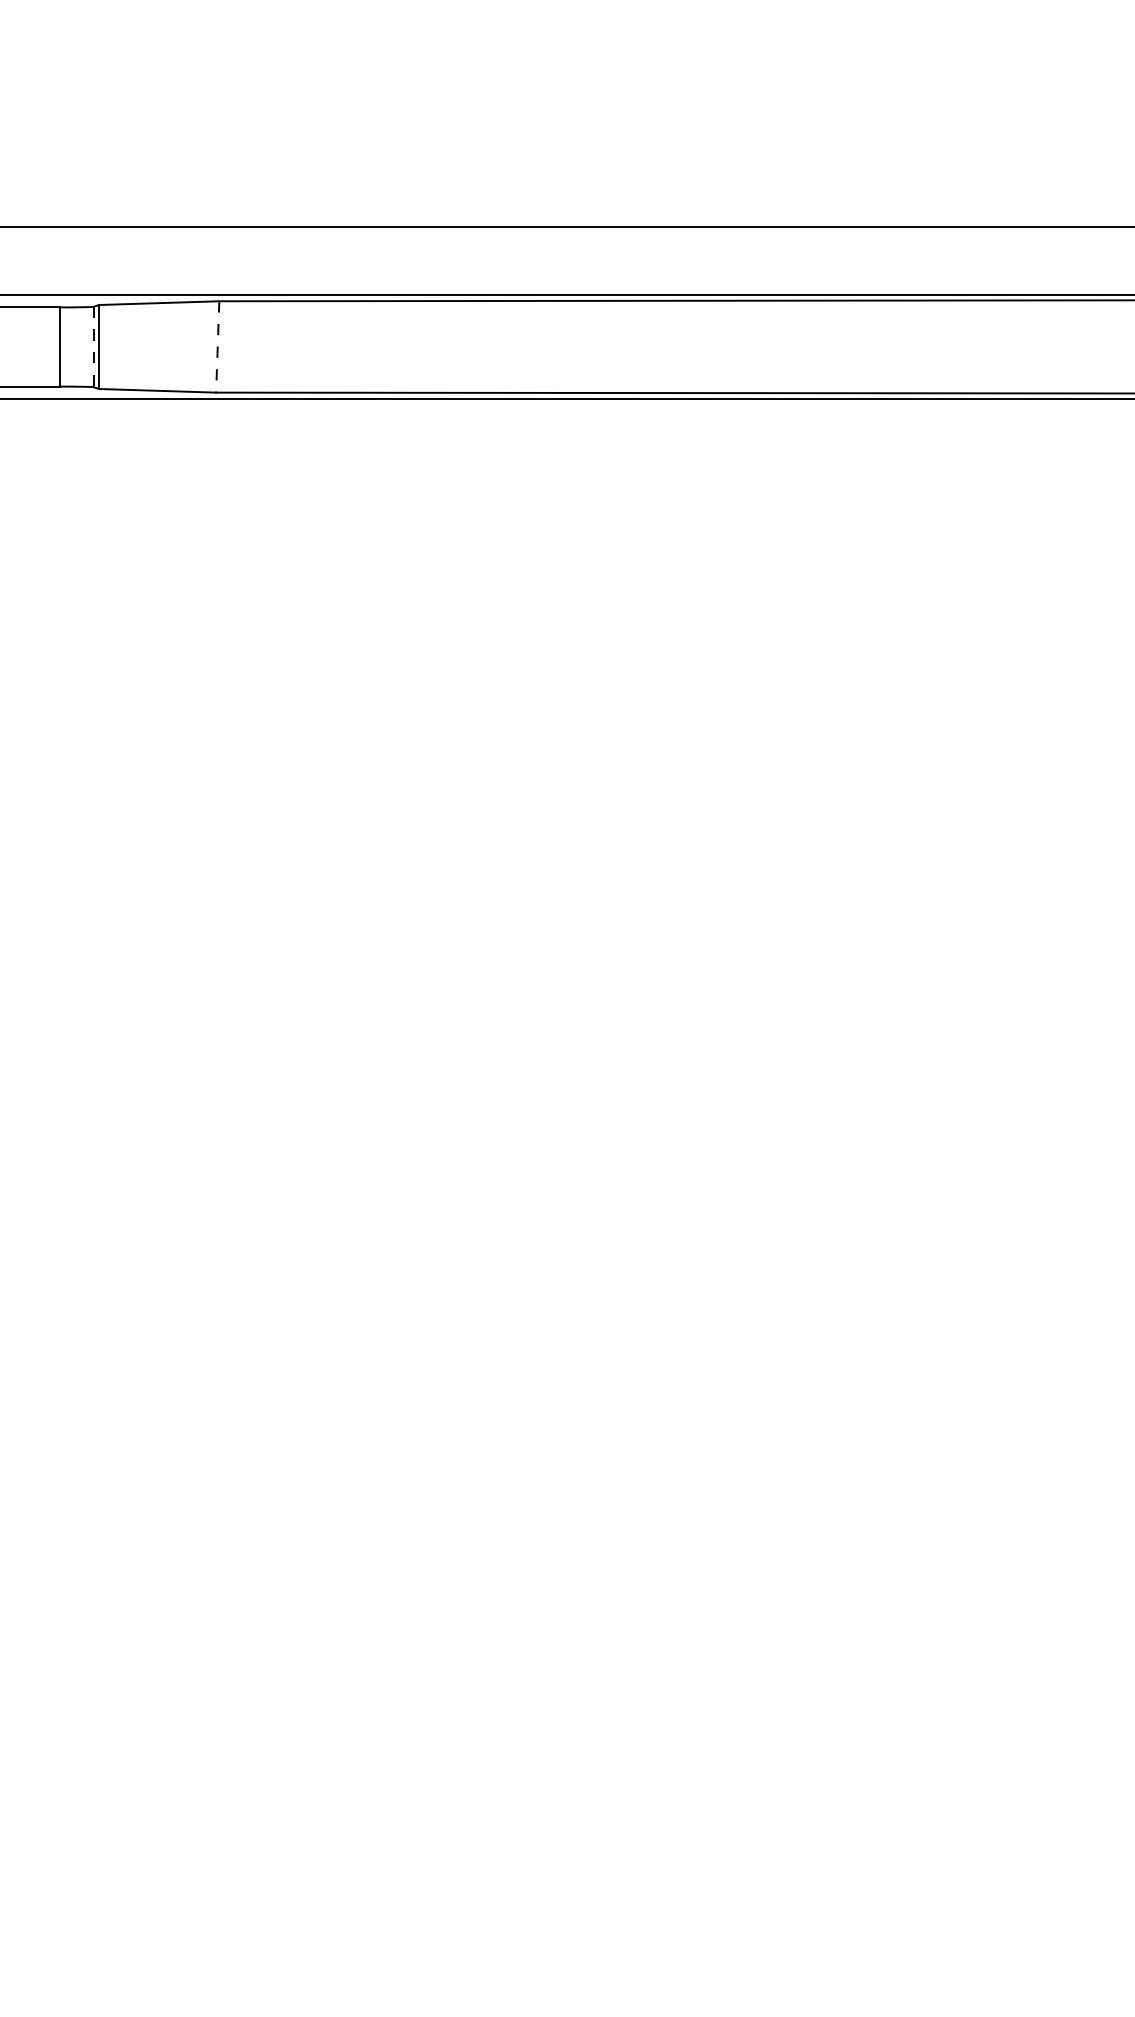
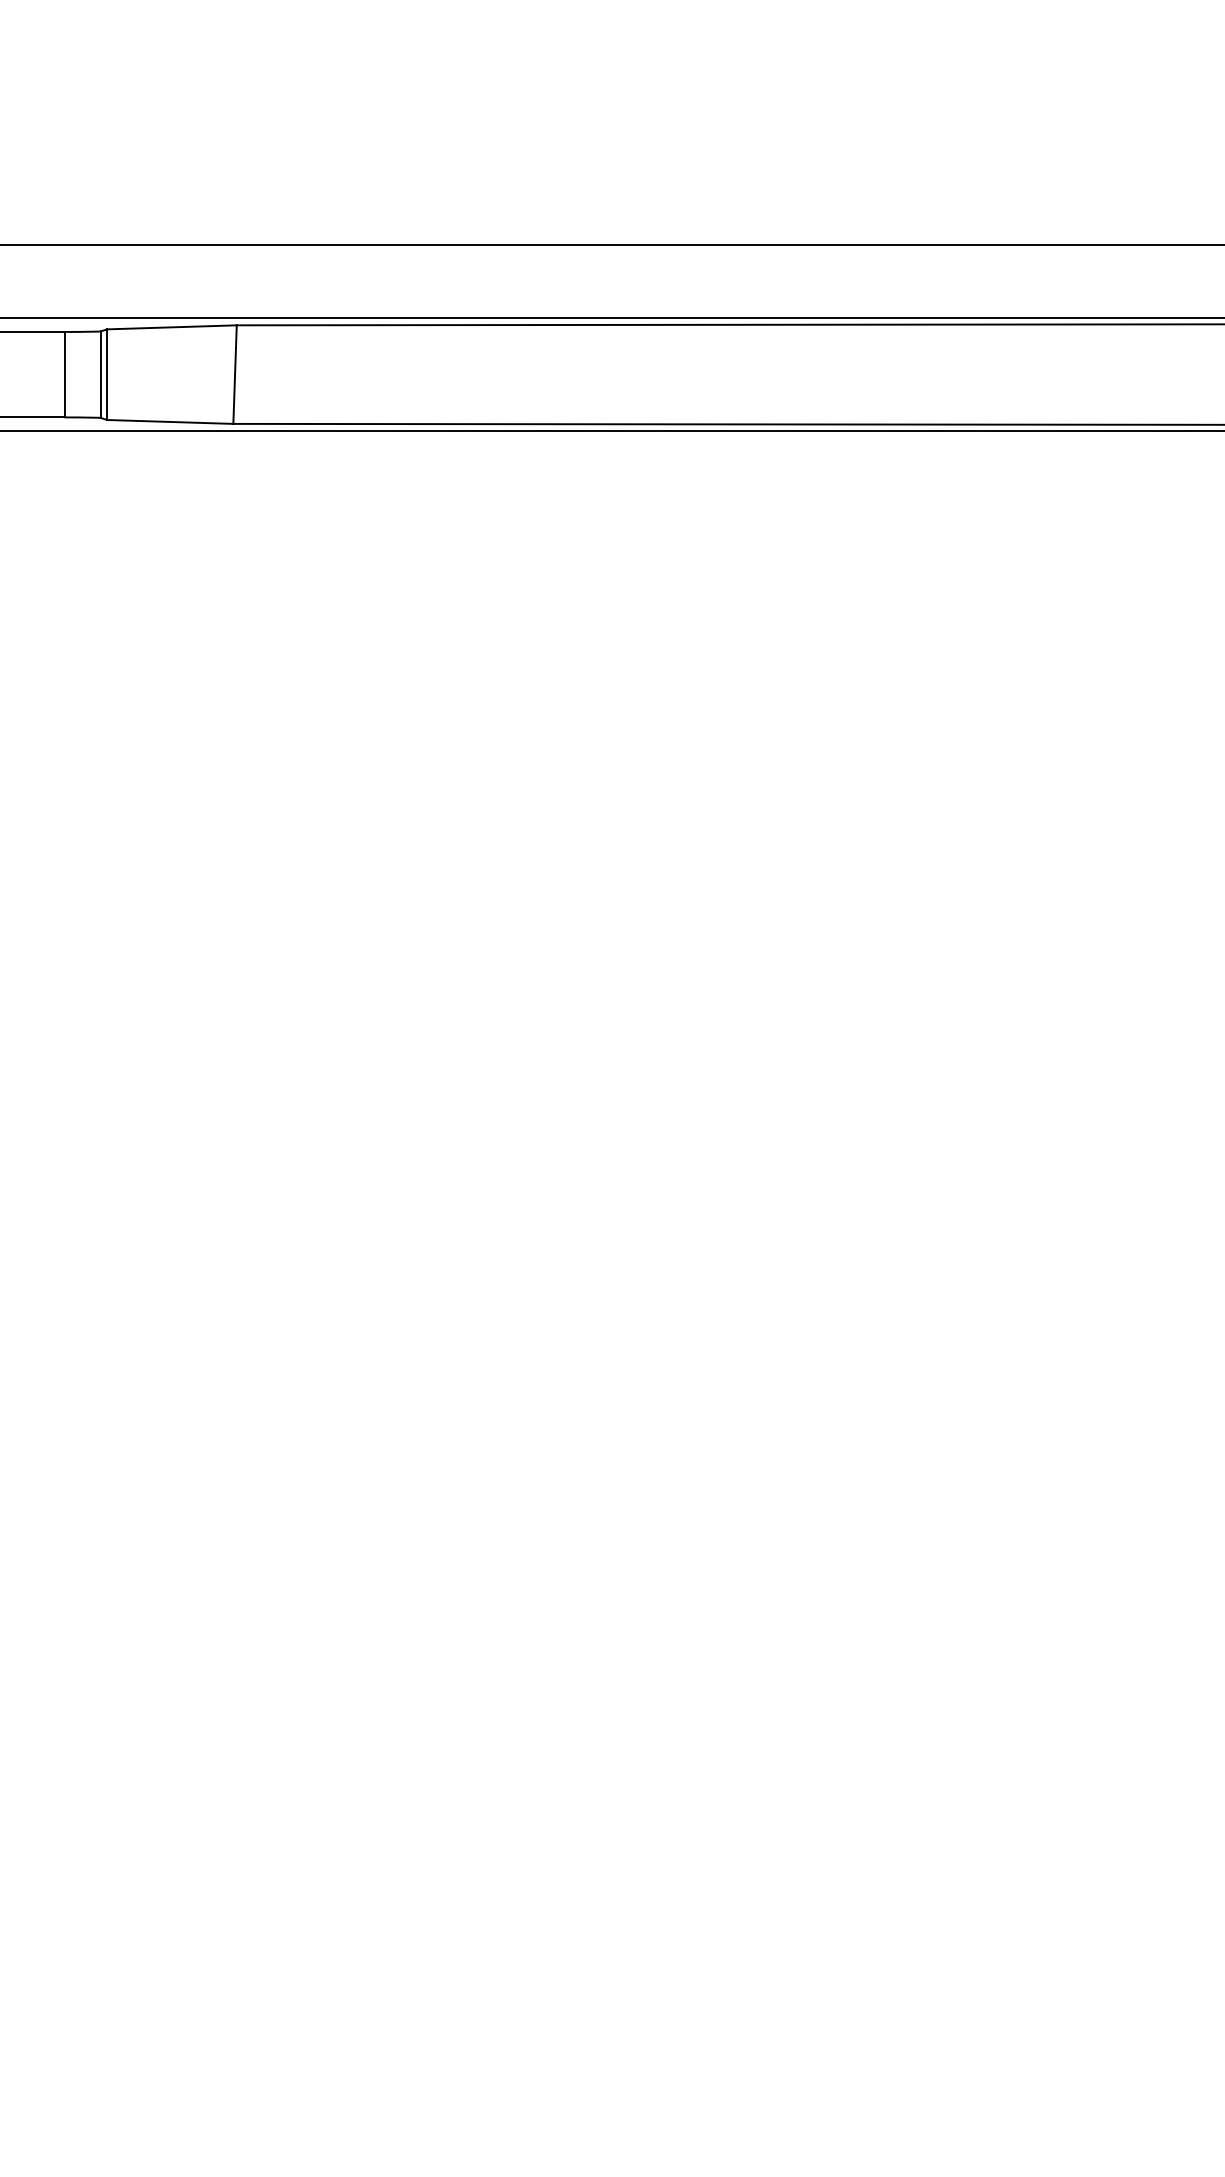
line: (217, 346) -> (234, 374), dashed -> solid
line: (93, 347) -> (101, 375), dashed -> solid

